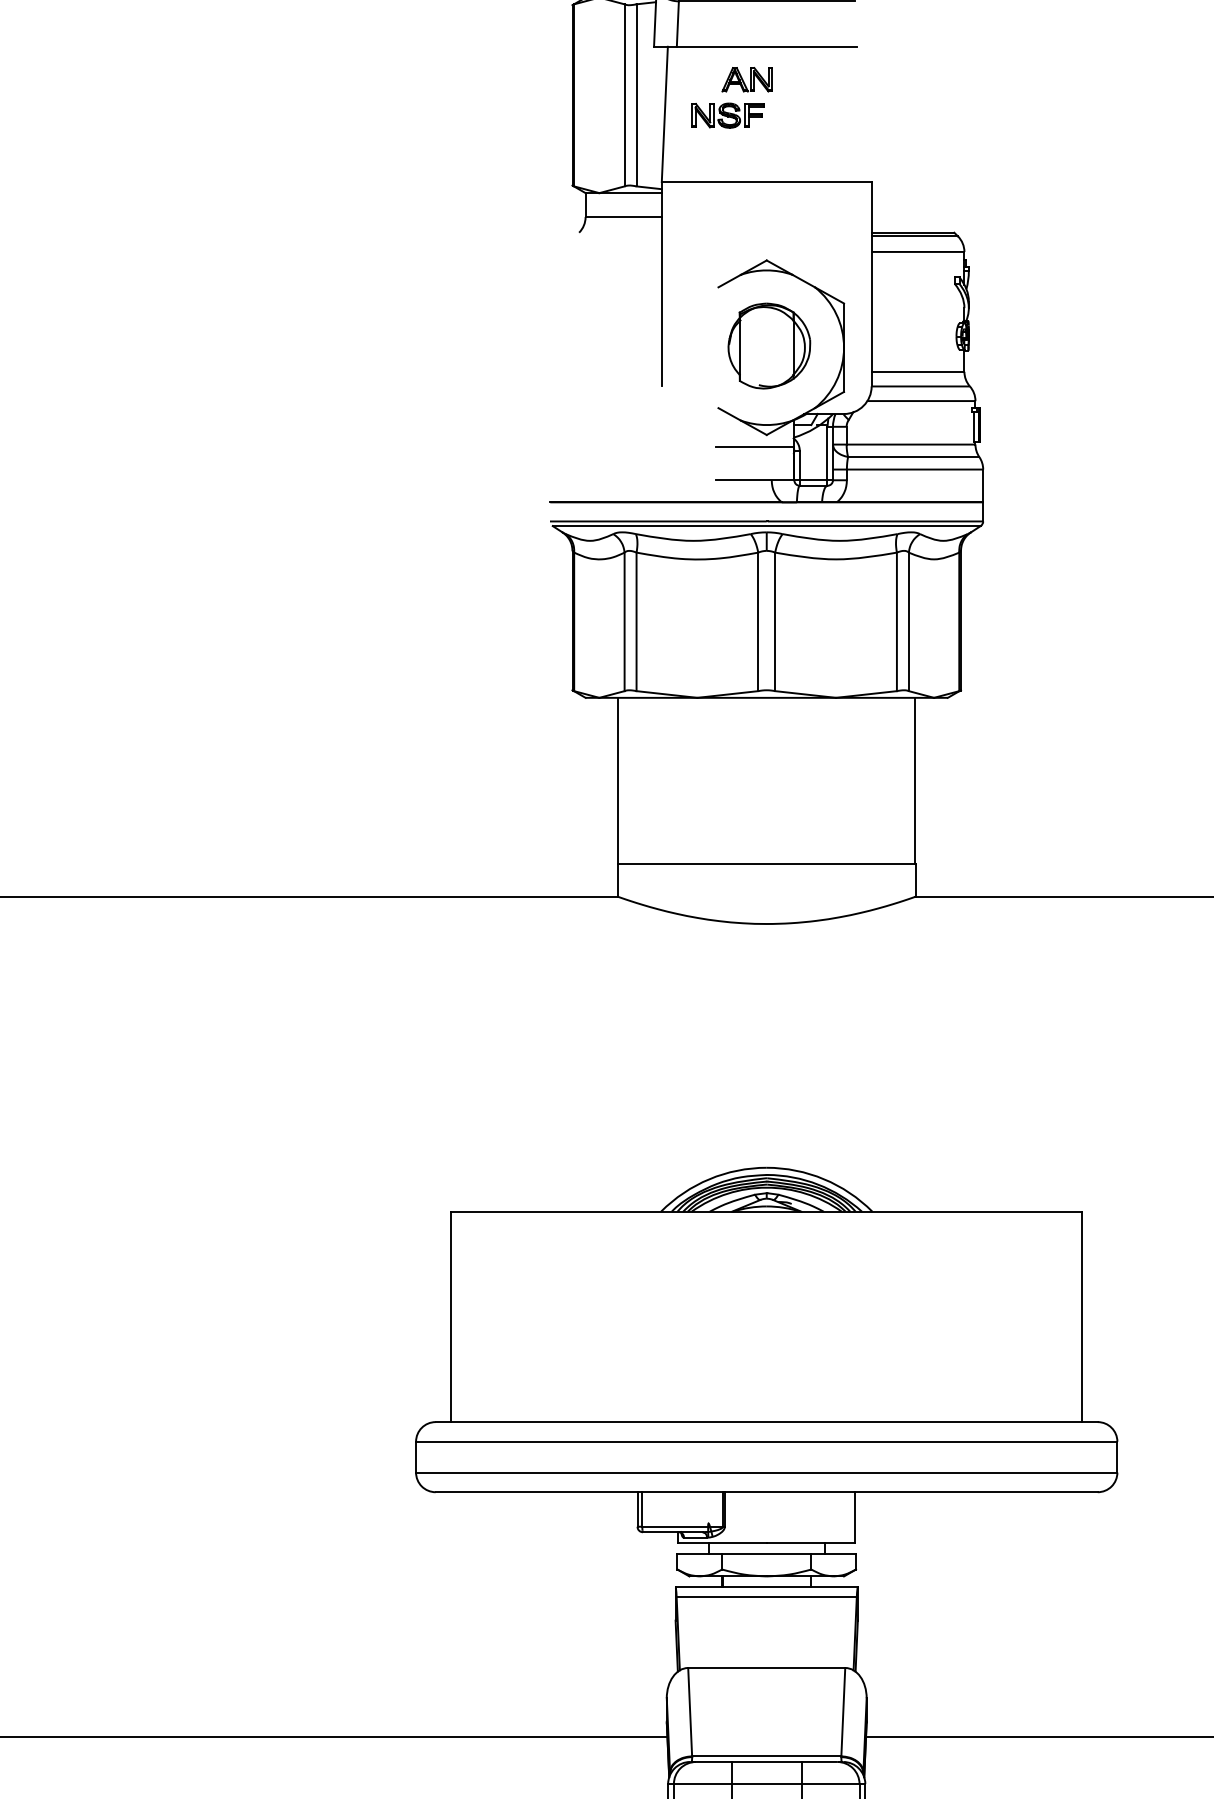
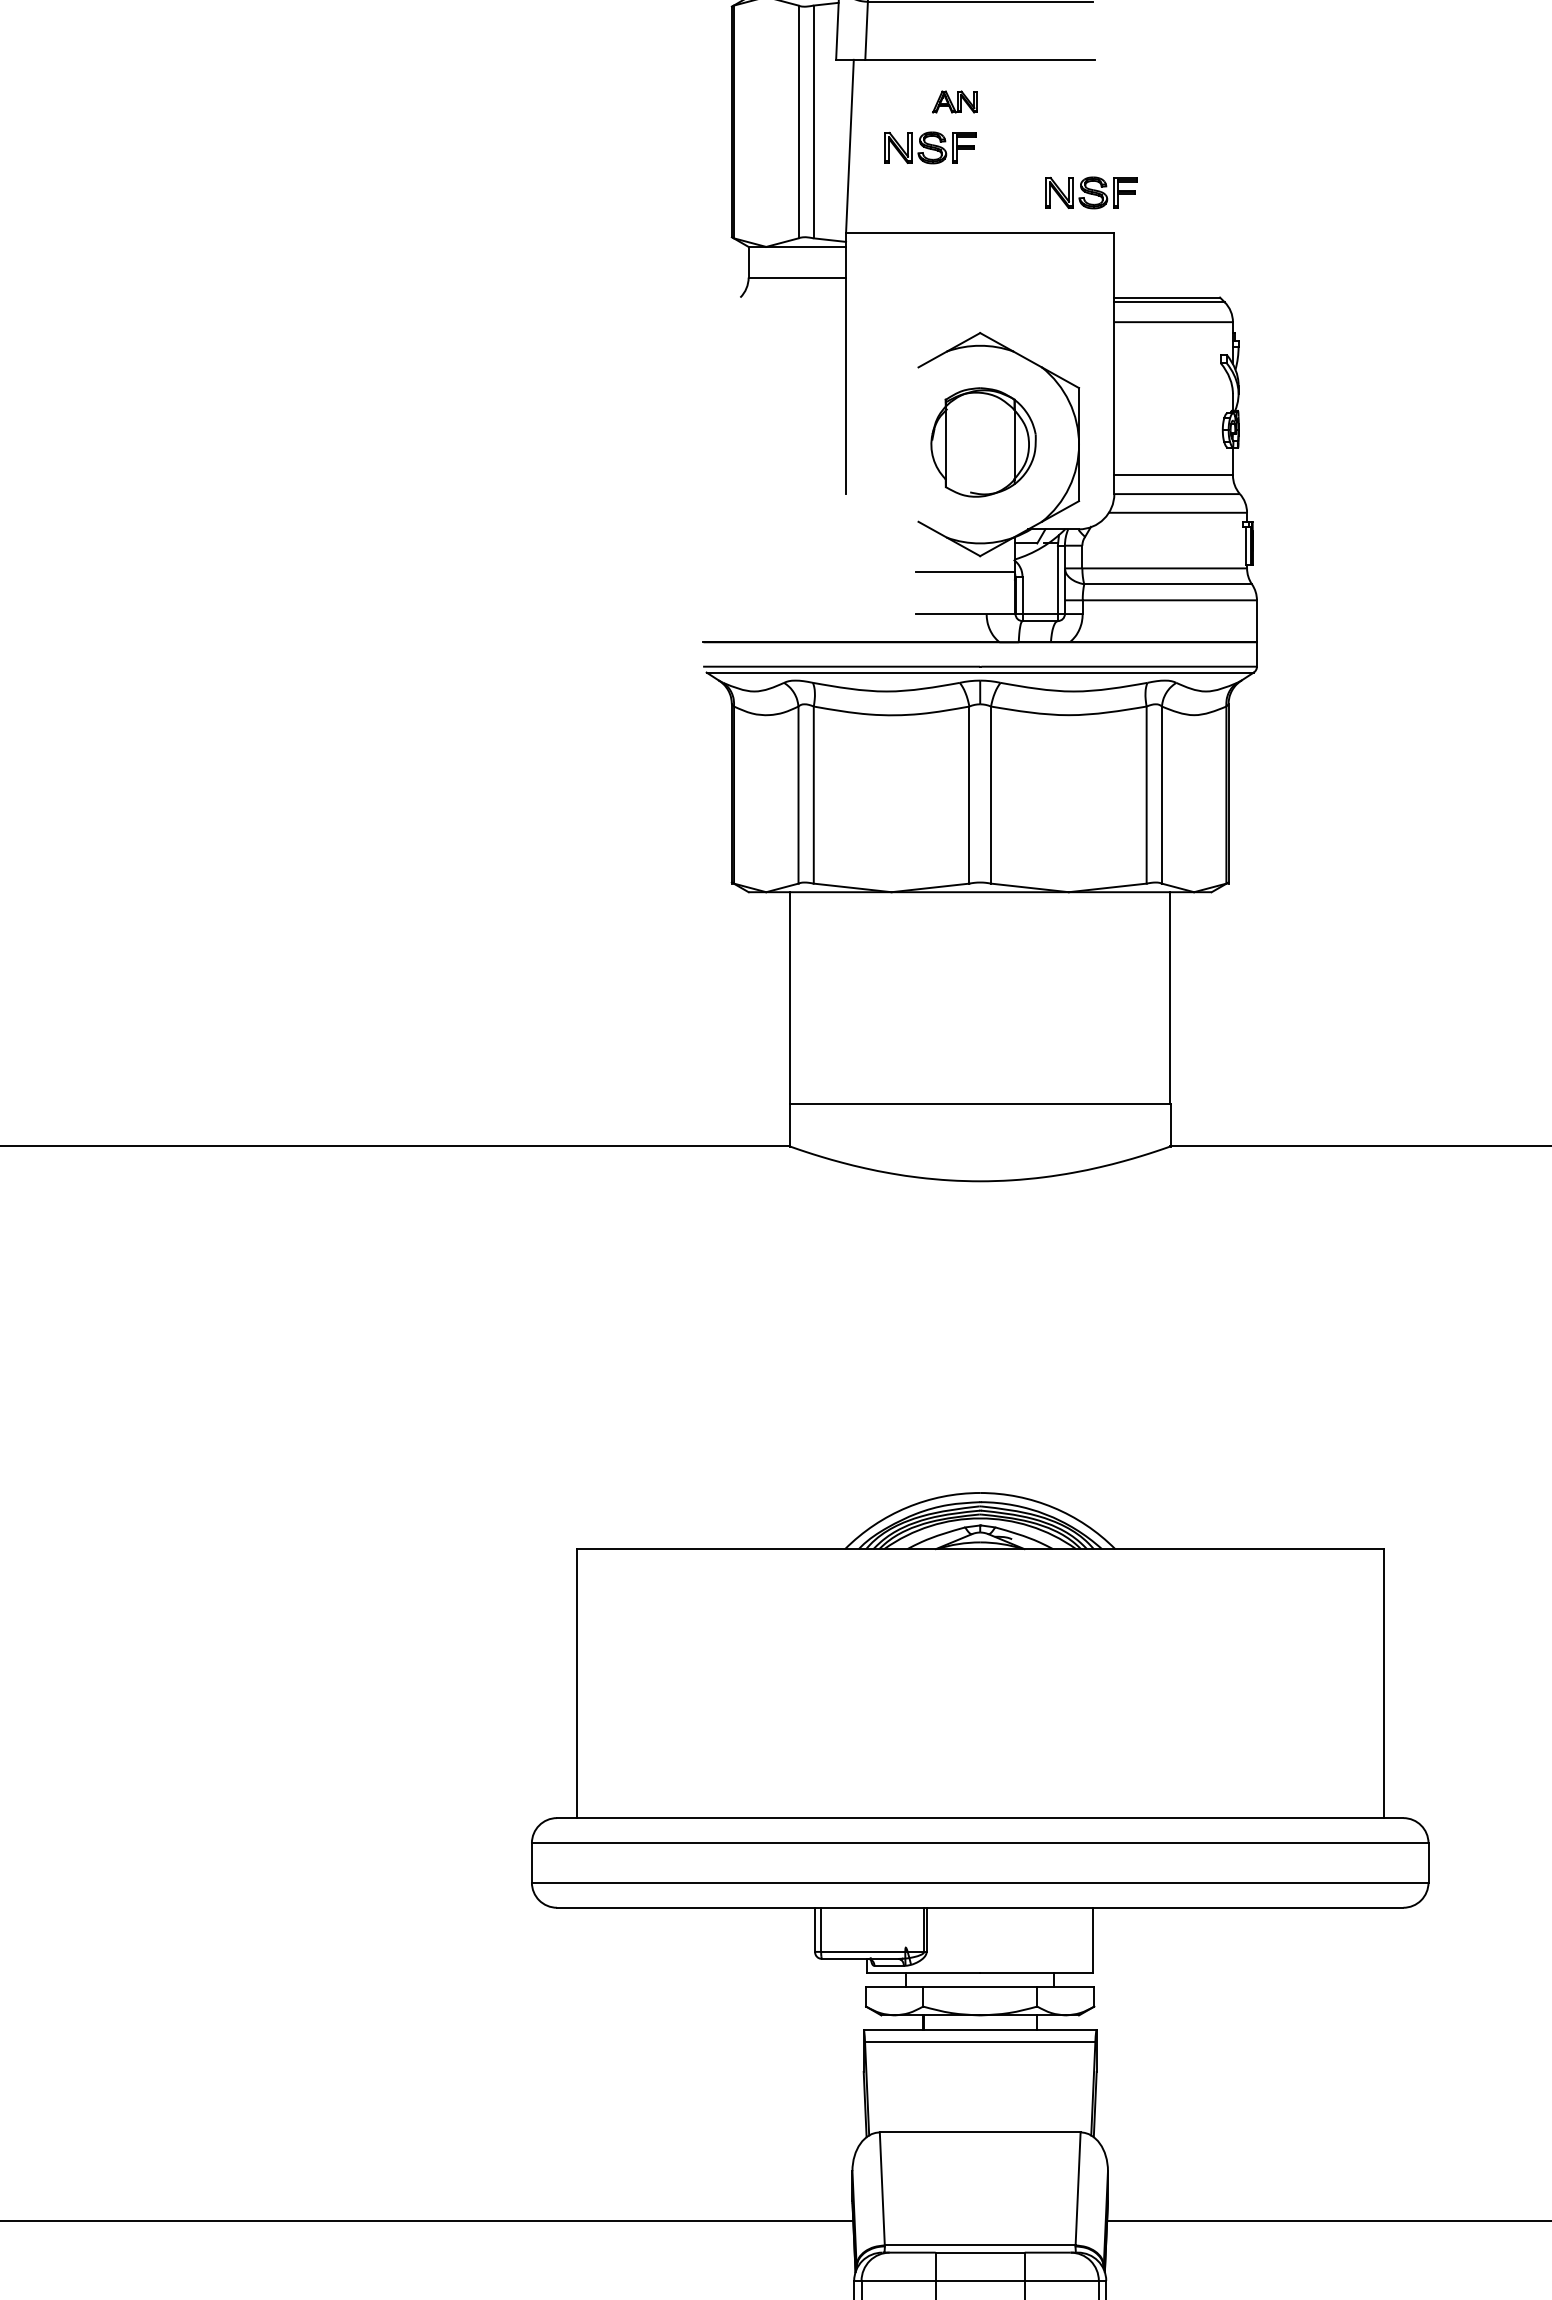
part: (746, 79) -> (954, 101), size x0.7
part: (853, 150) -> (1091, 192), added

